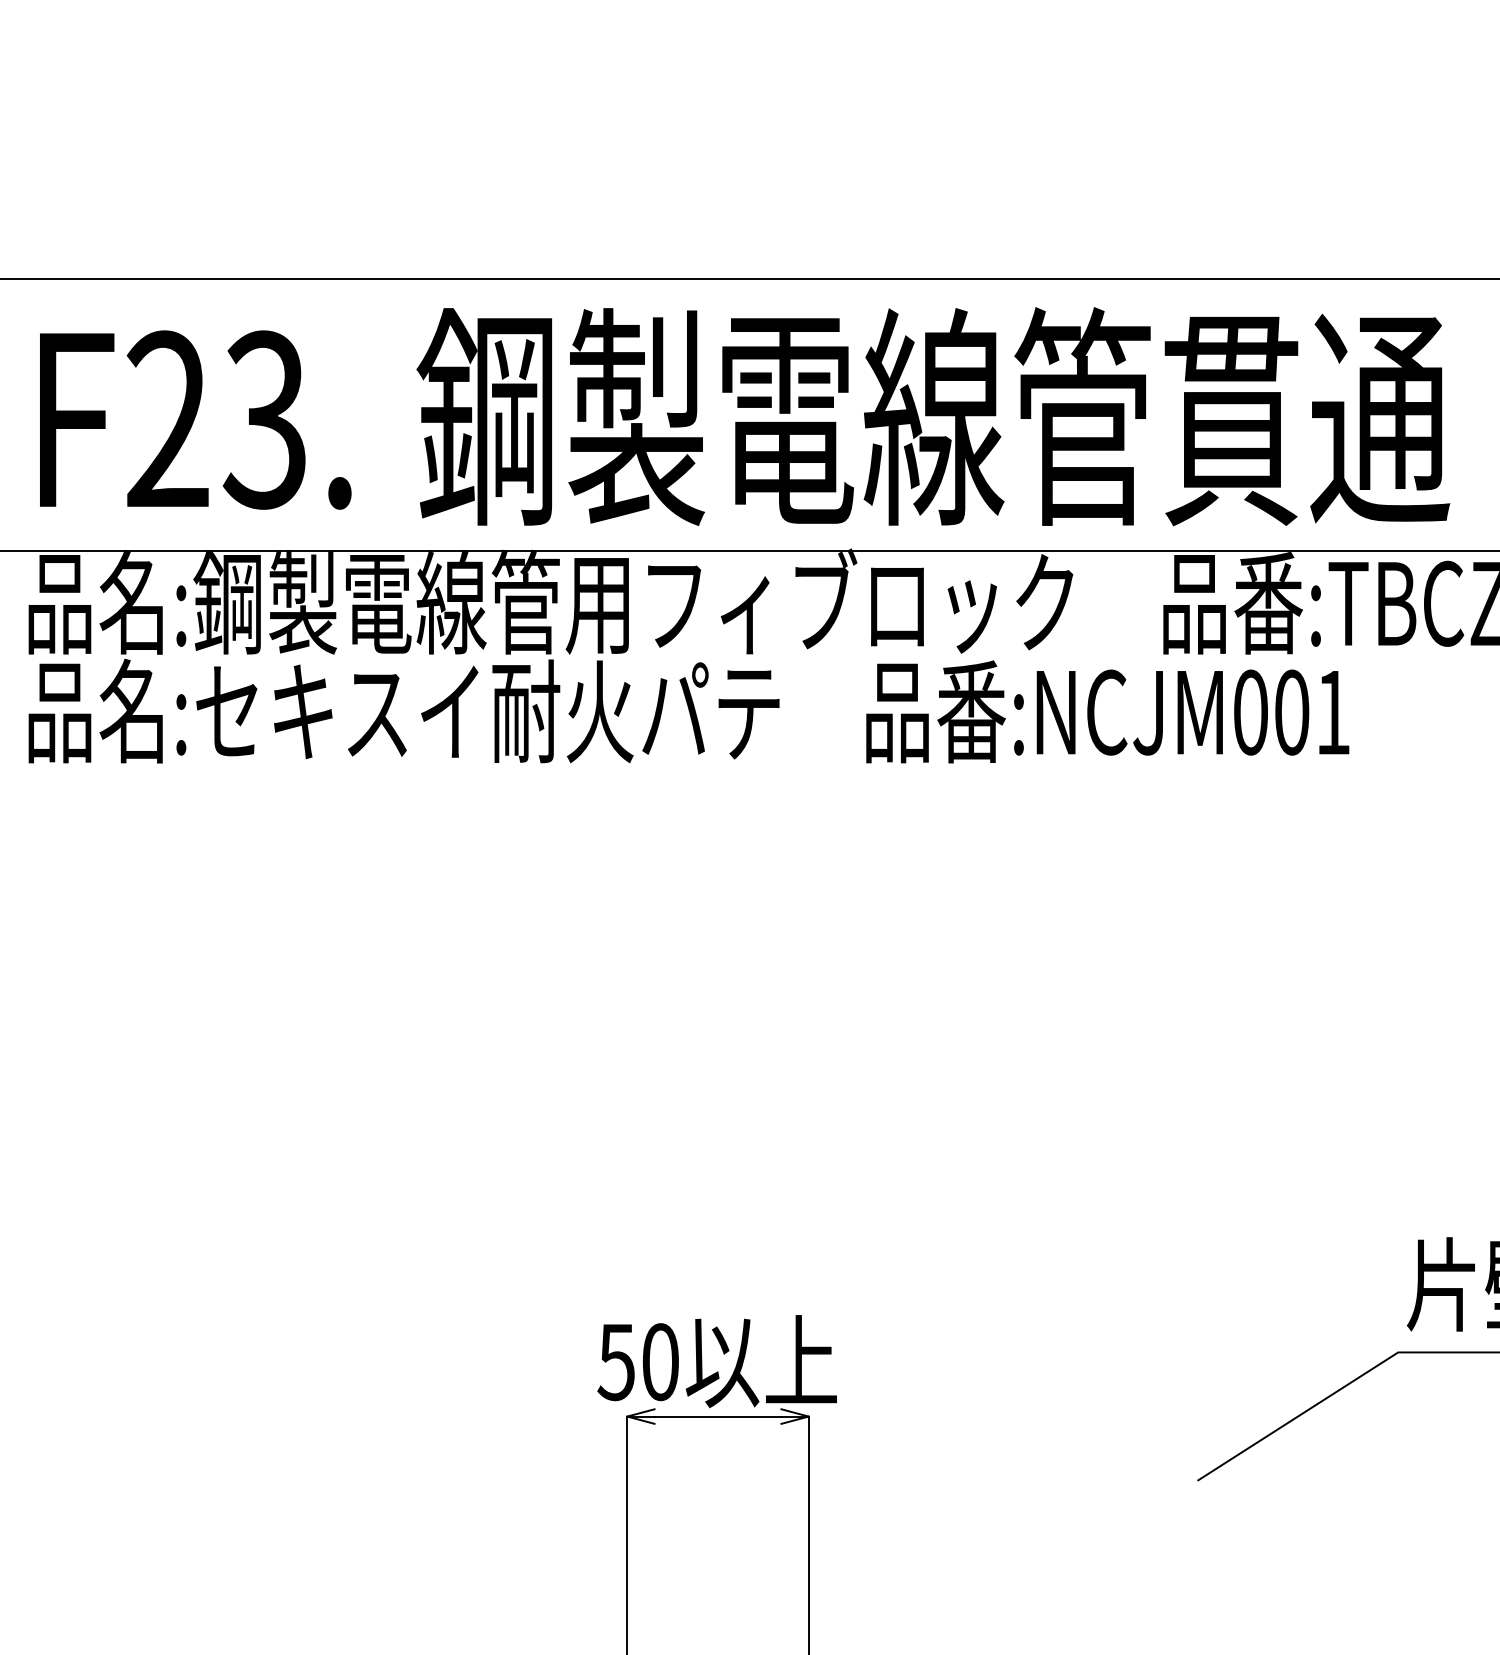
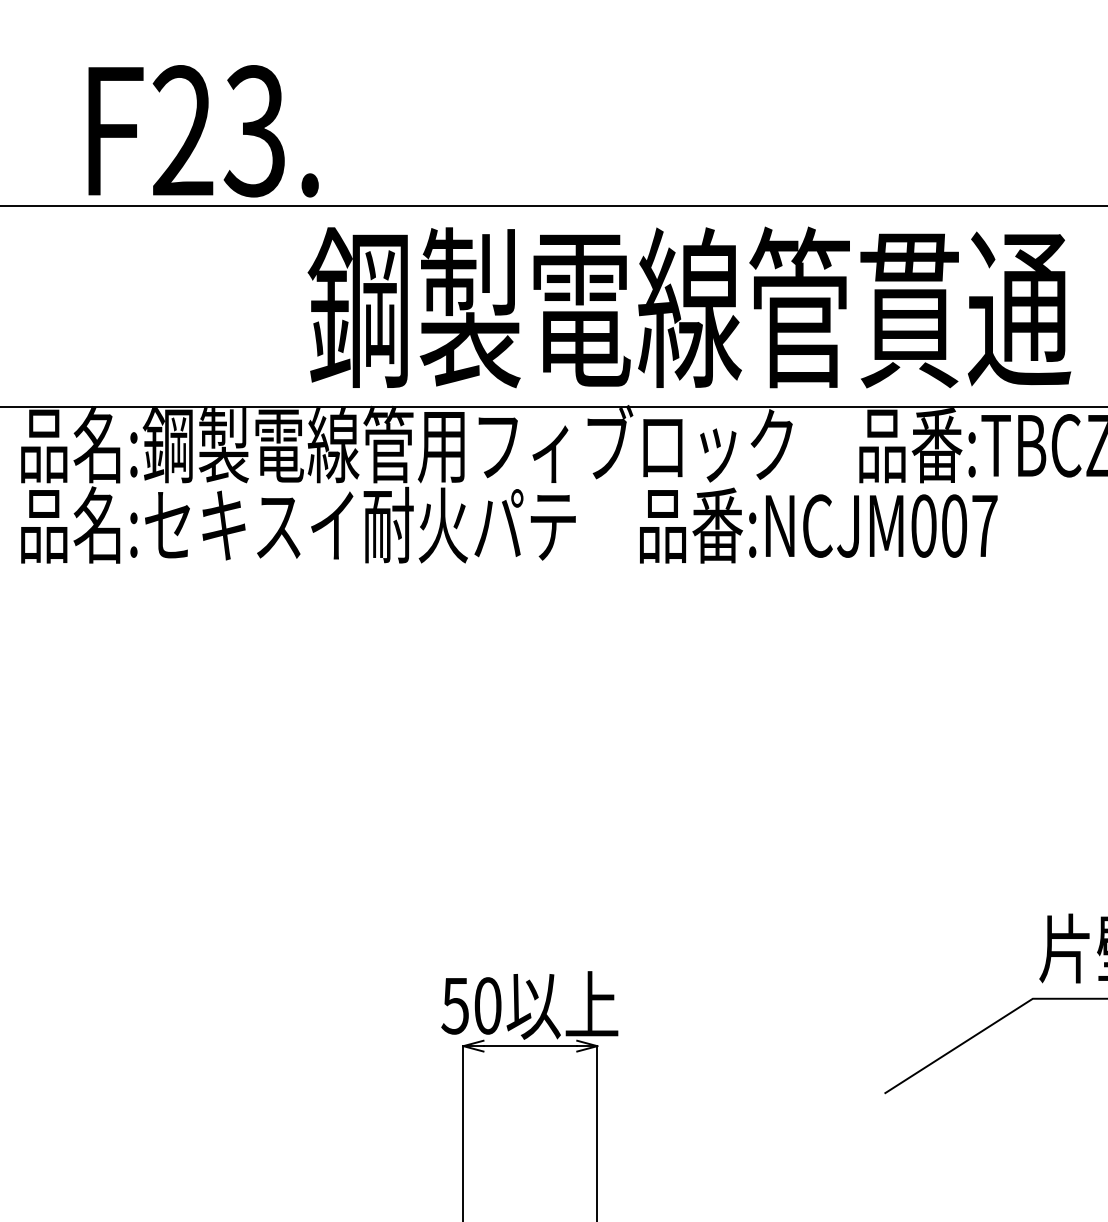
text: (195, 419) -> (203, 130), moved
text: (1333, 712) -> (985, 526), :NCJM001 -> :NCJM007

